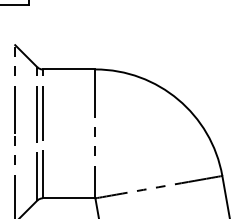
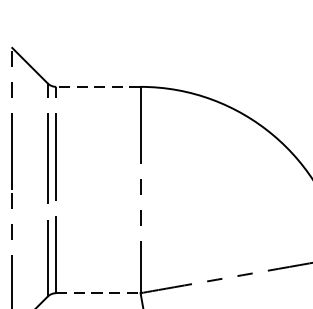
line: (68, 69) -> (97, 86), solid -> dashed
line: (69, 198) -> (99, 293), solid -> dashed

